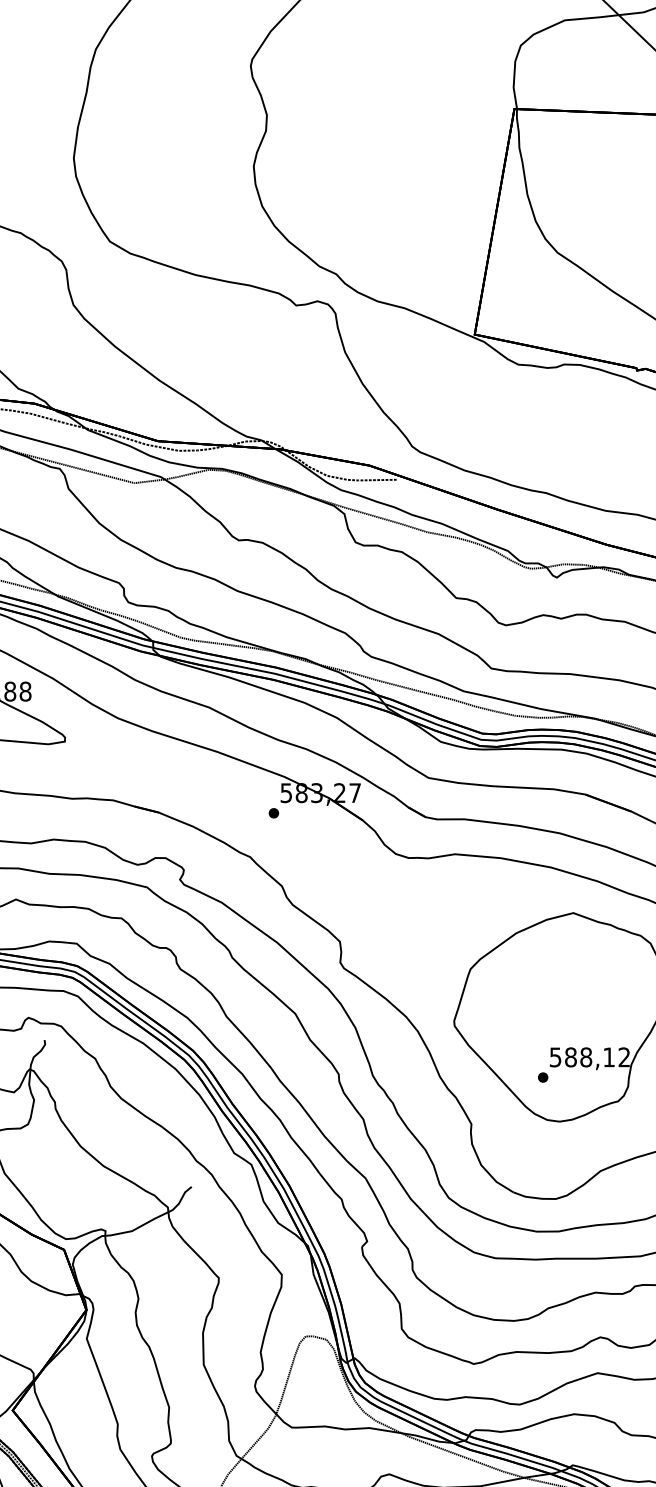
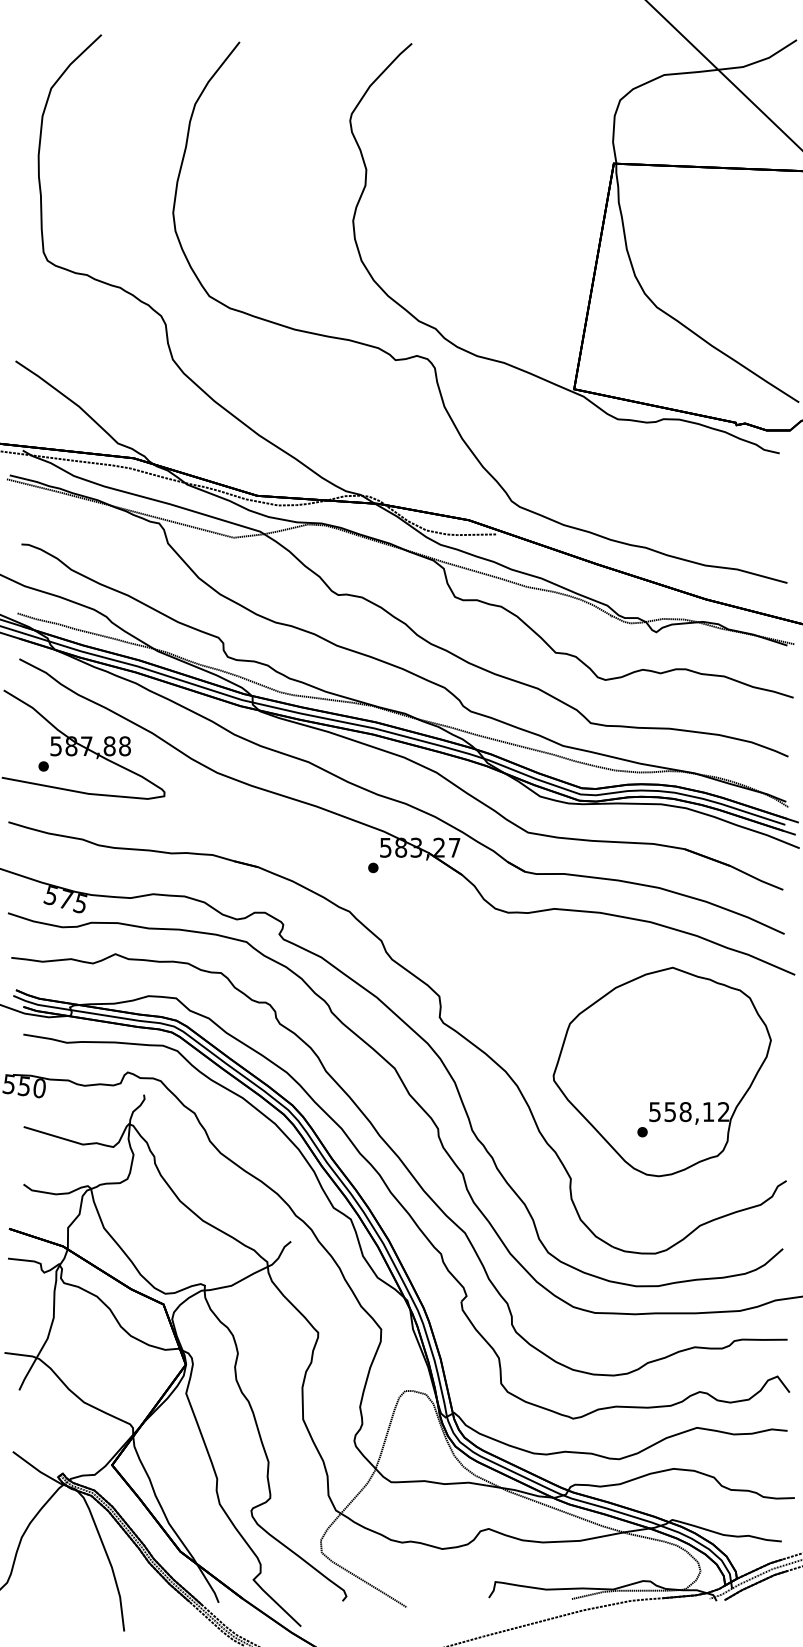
text: (571, 1057) -> (670, 1112), 588,12 -> 558,12

